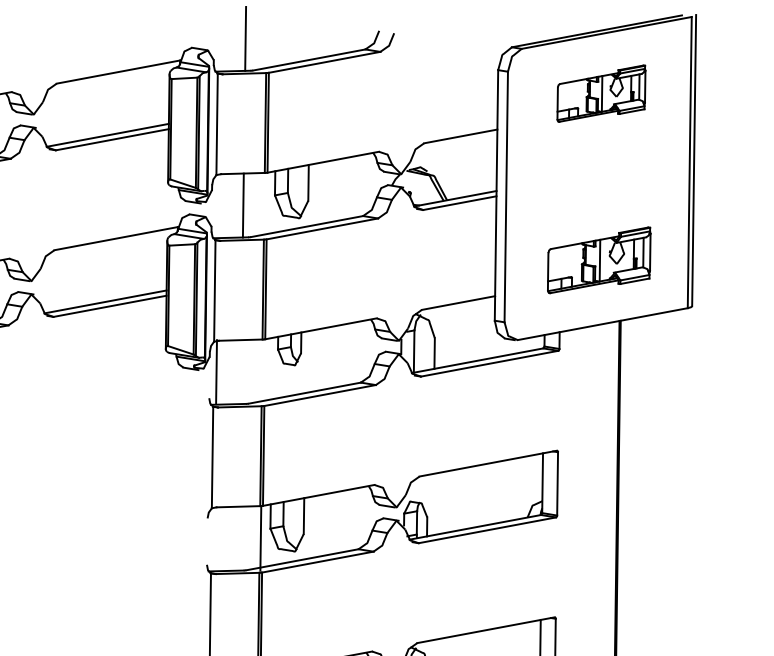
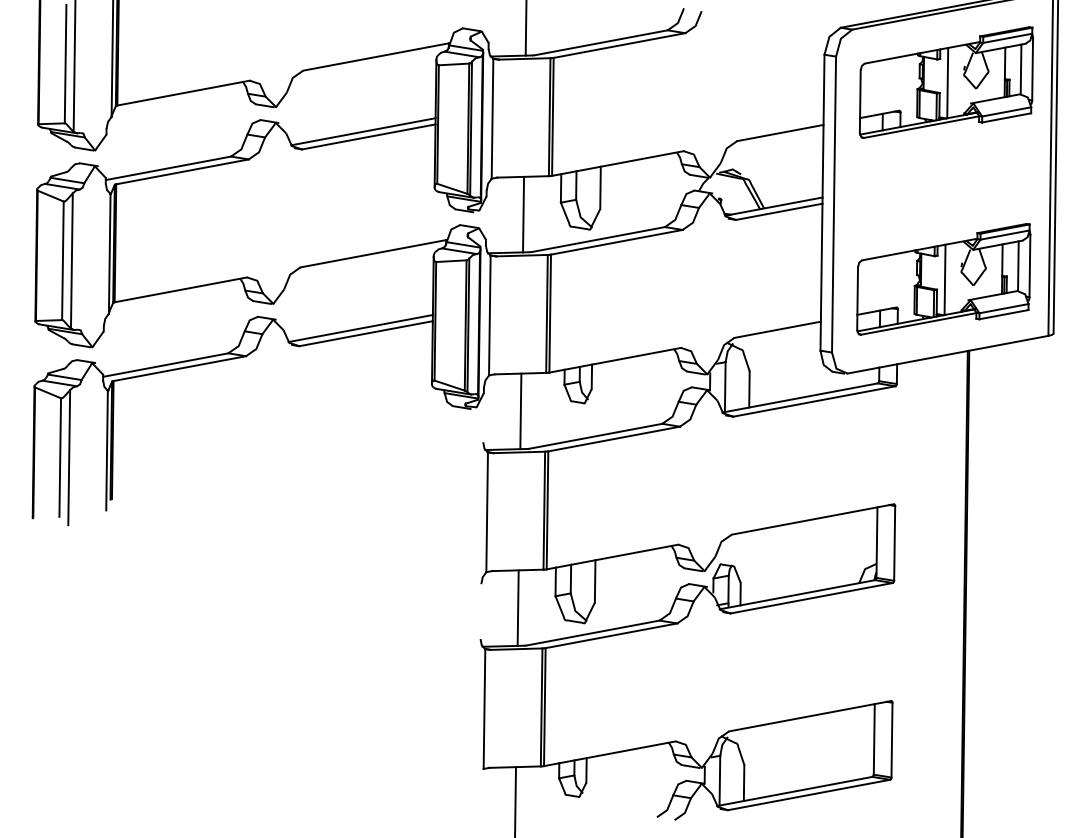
part: (601, 93) -> (946, 82), size x1.67
part: (598, 260) -> (943, 279), size x1.43
line: (216, 372) -> (520, 411), moved
line: (260, 538) -> (517, 607), moved

